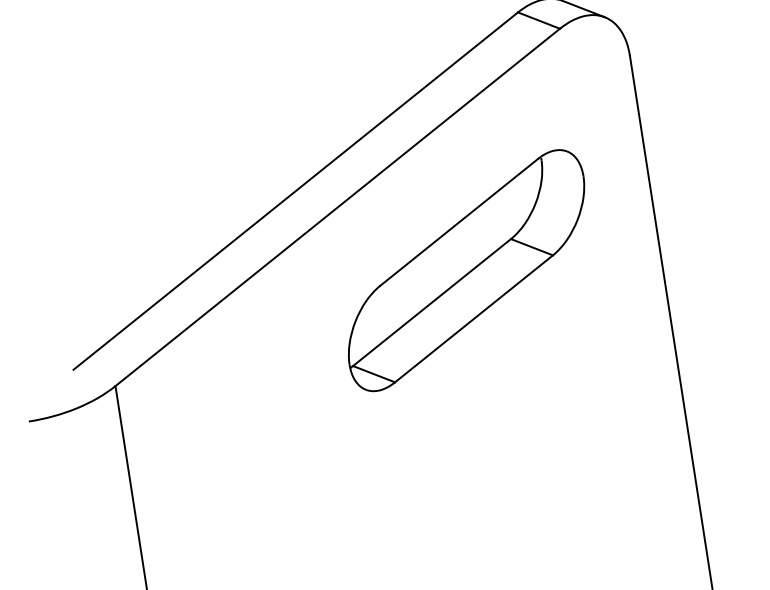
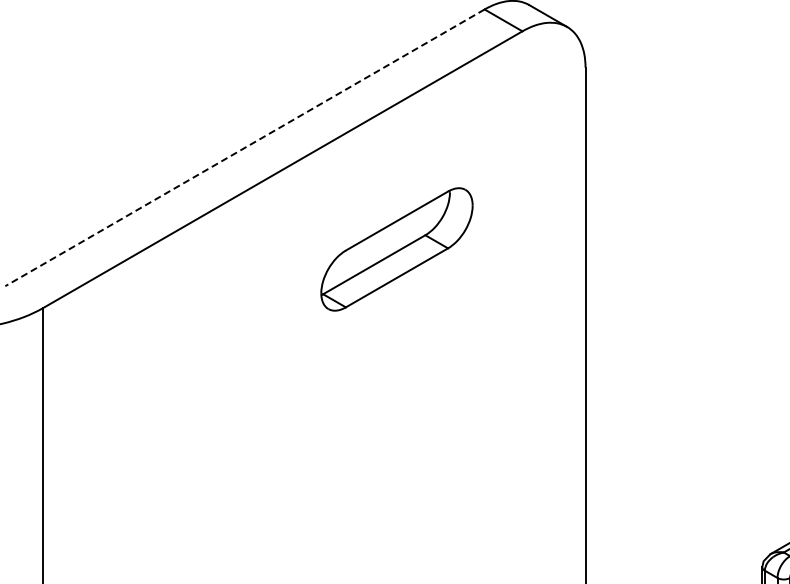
line: (295, 190) -> (244, 147), solid -> dashed
part: (466, 270) -> (396, 249), size x0.6

